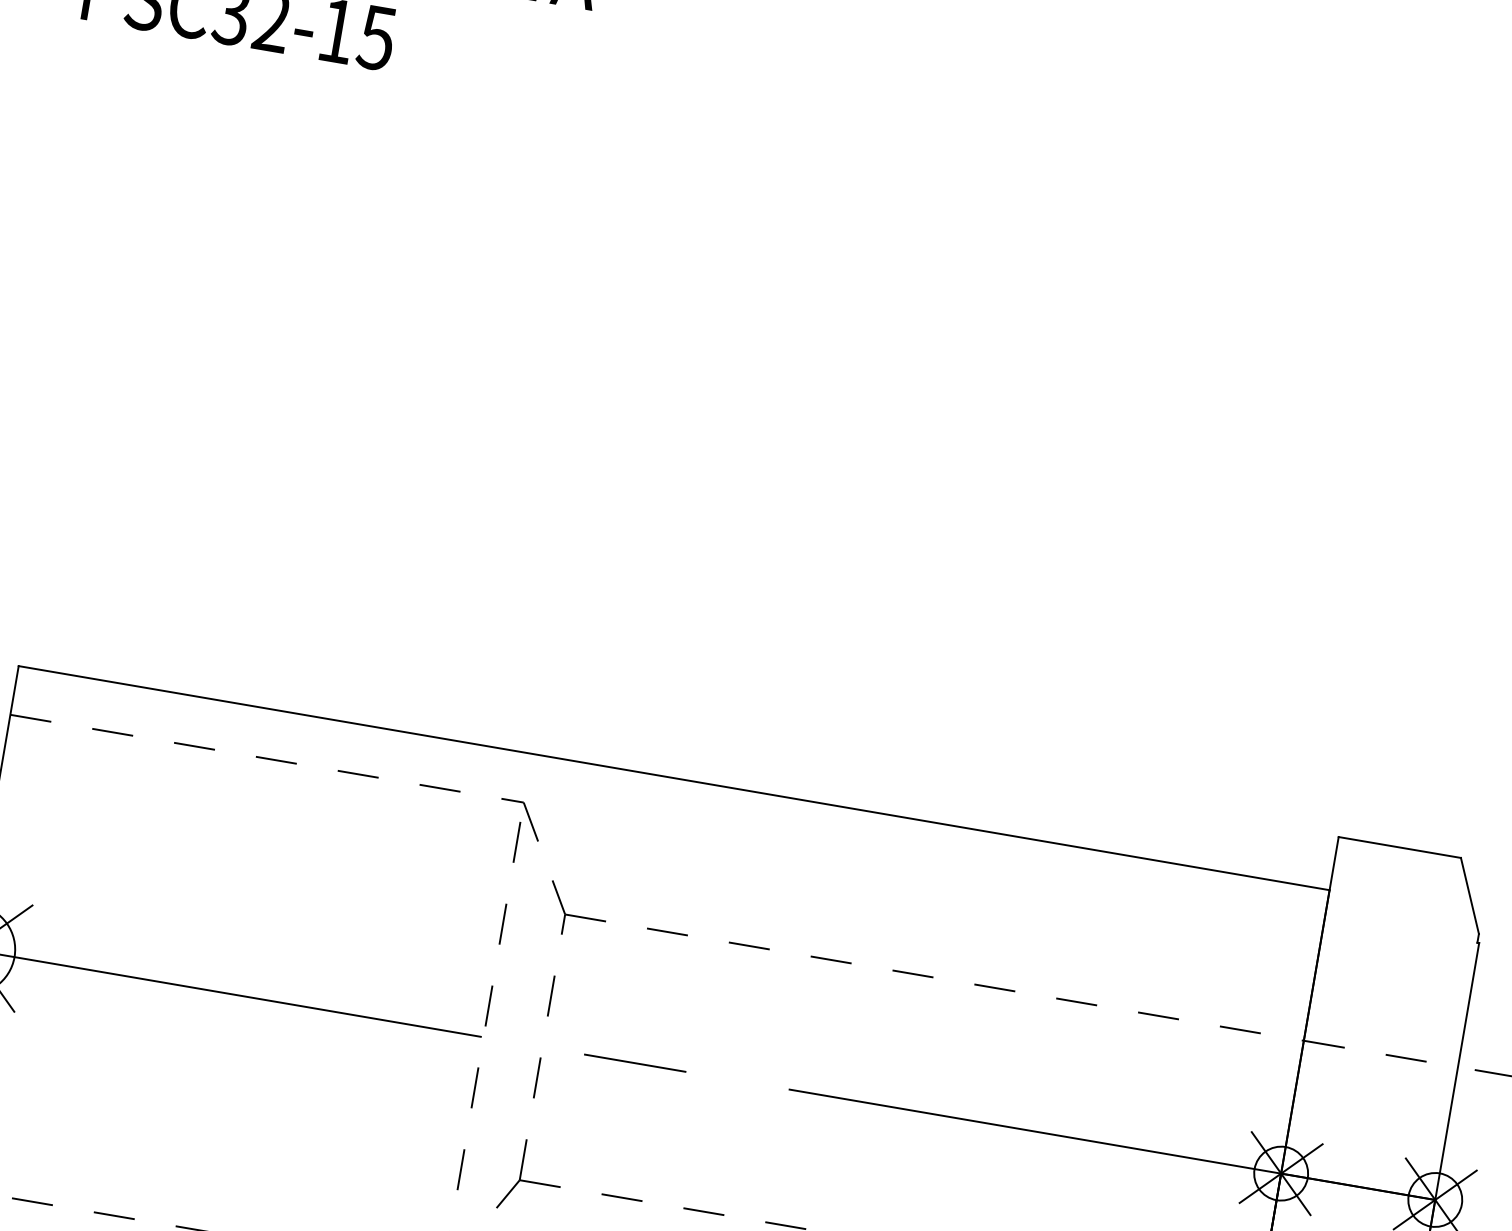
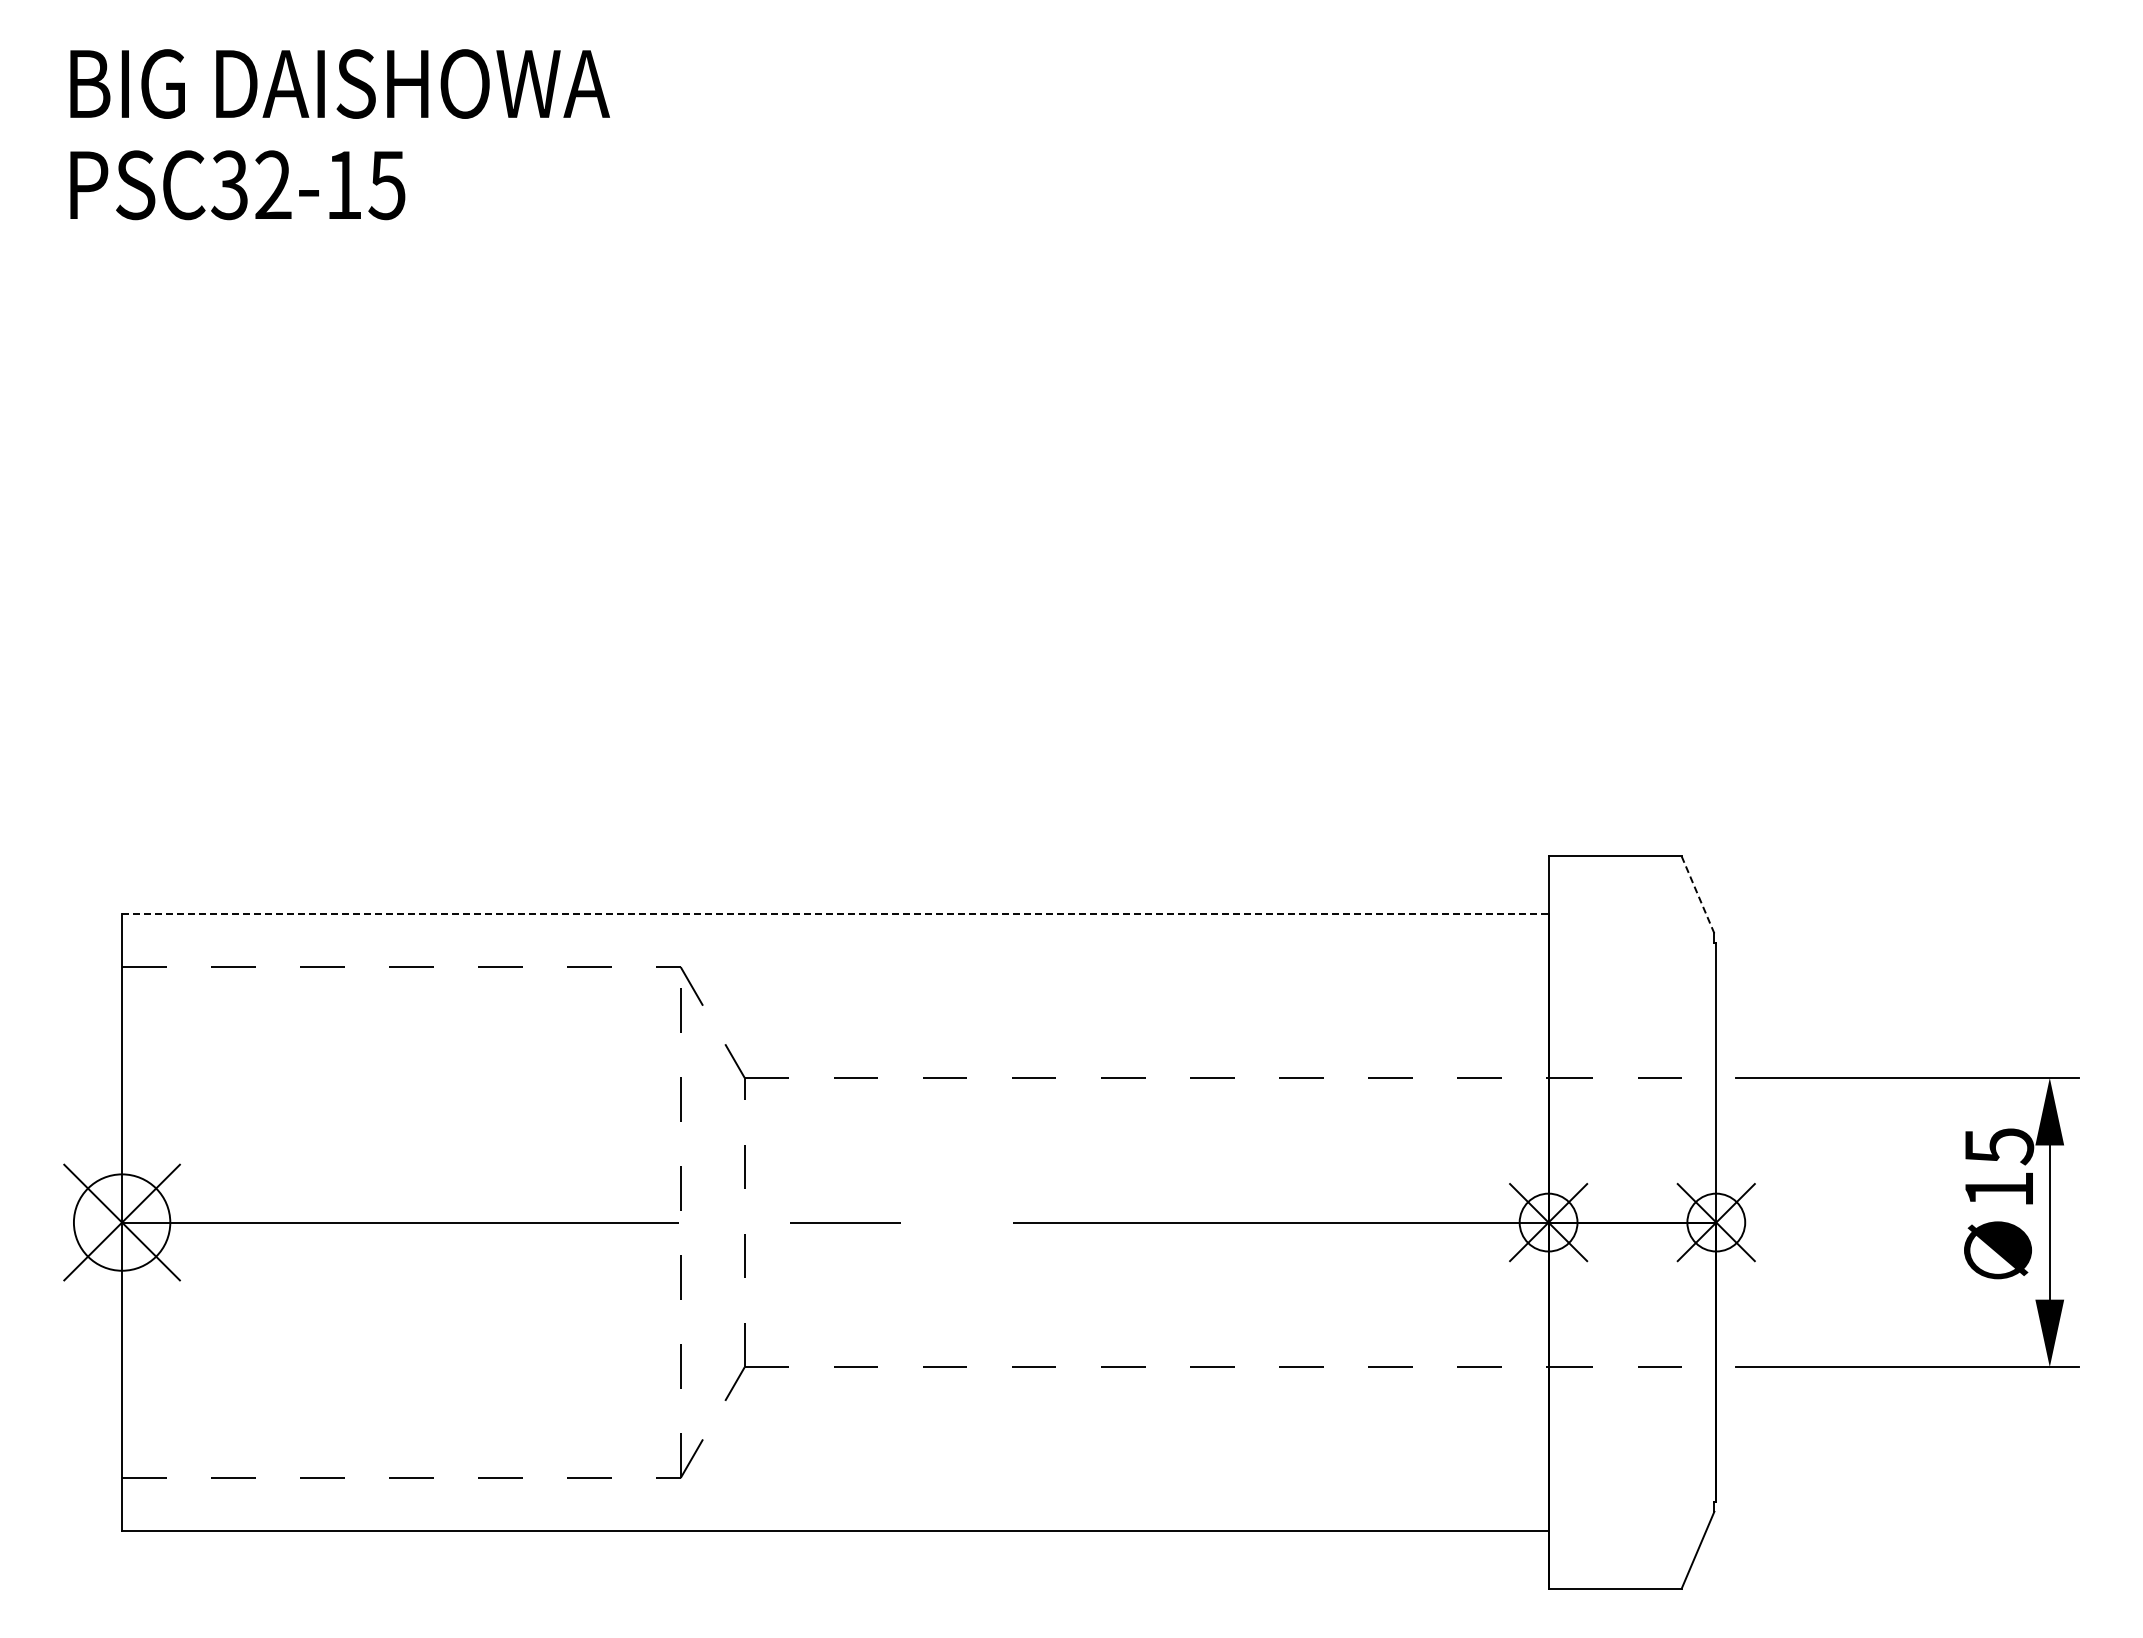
line: (674, 778) -> (835, 914), solid -> dashed
line: (1470, 895) -> (1698, 894), solid -> dashed

